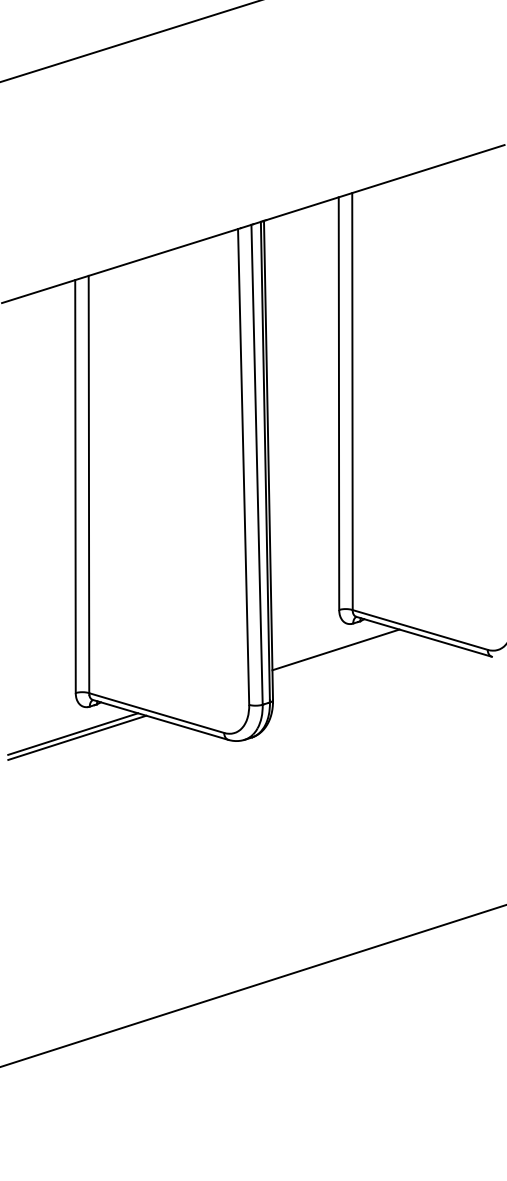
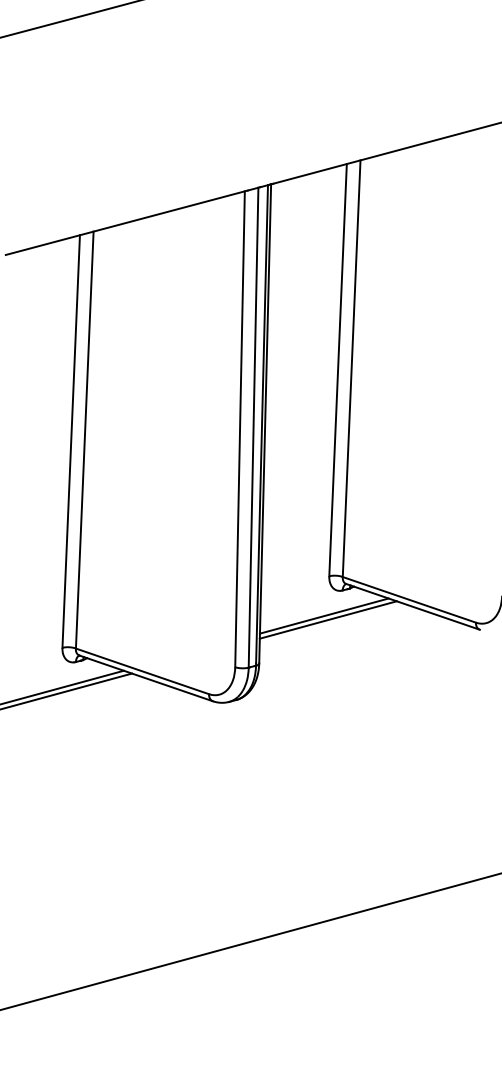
line: (339, 653) -> (327, 619), added

